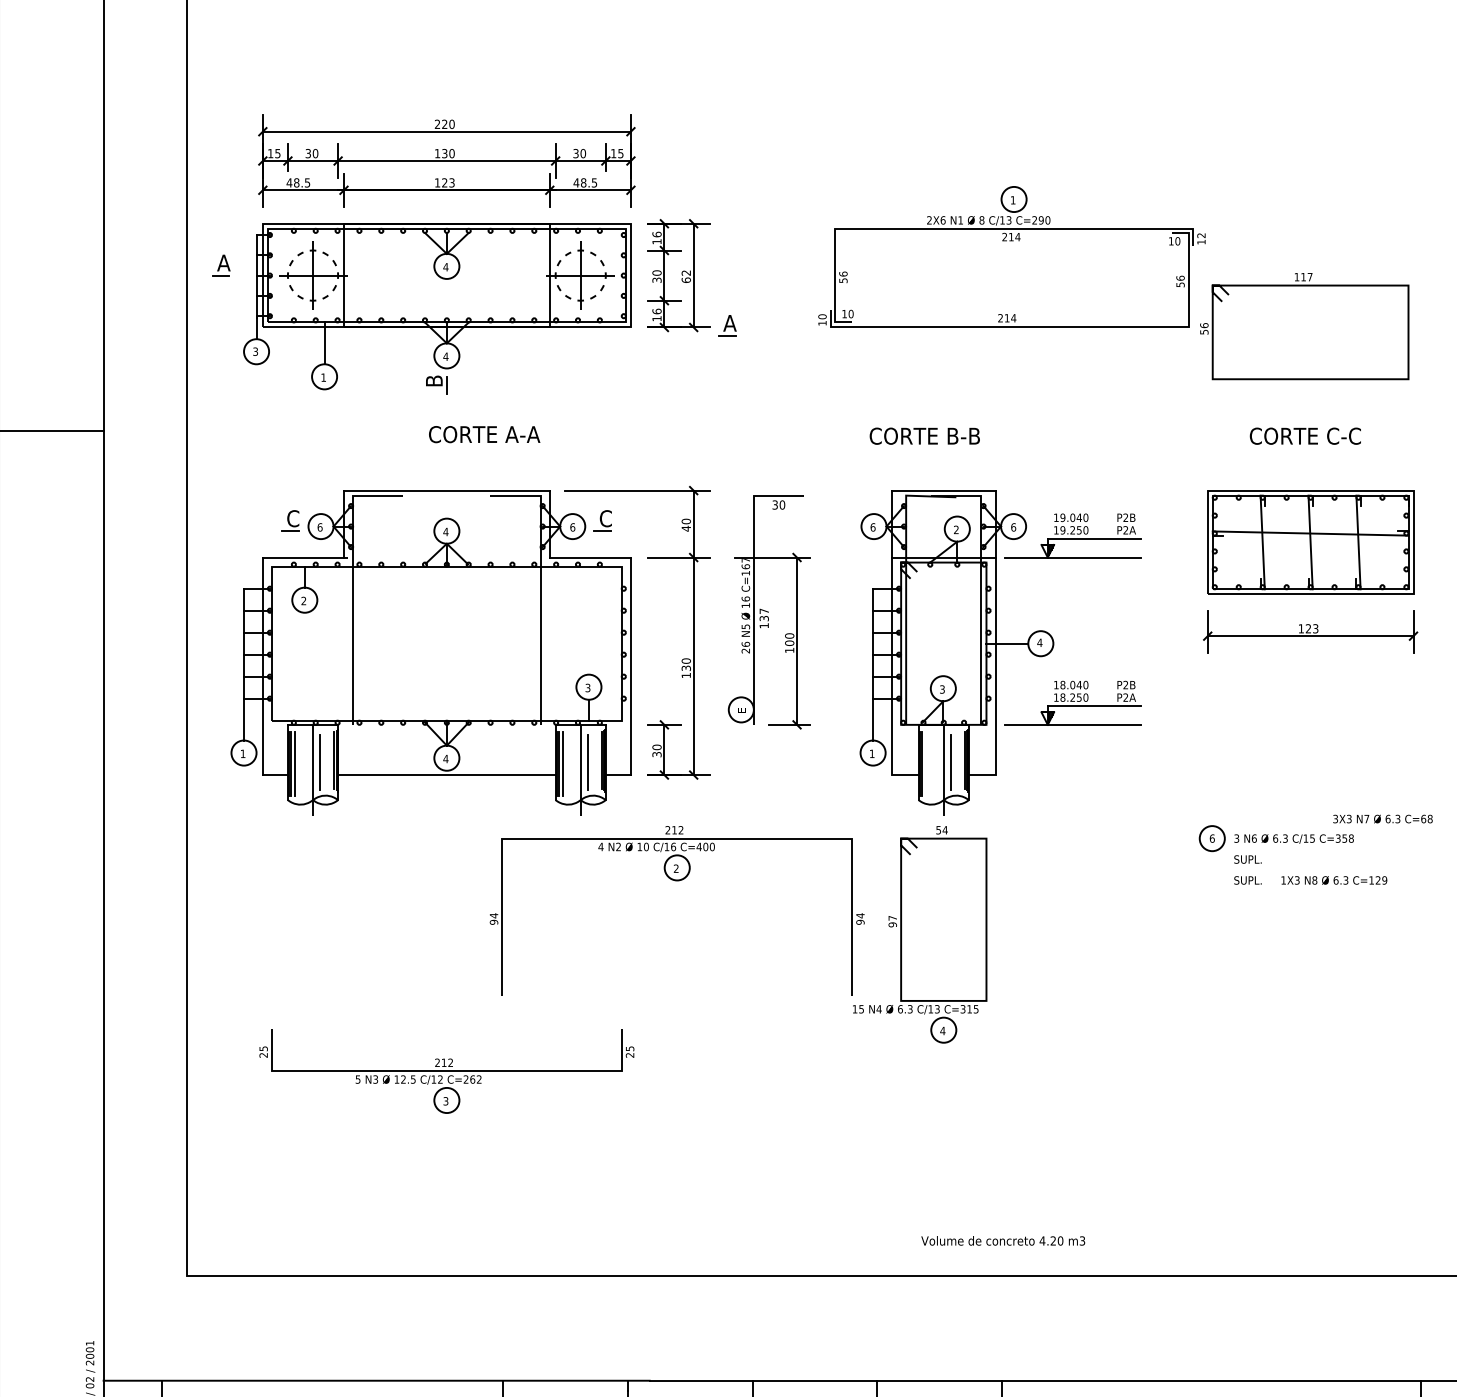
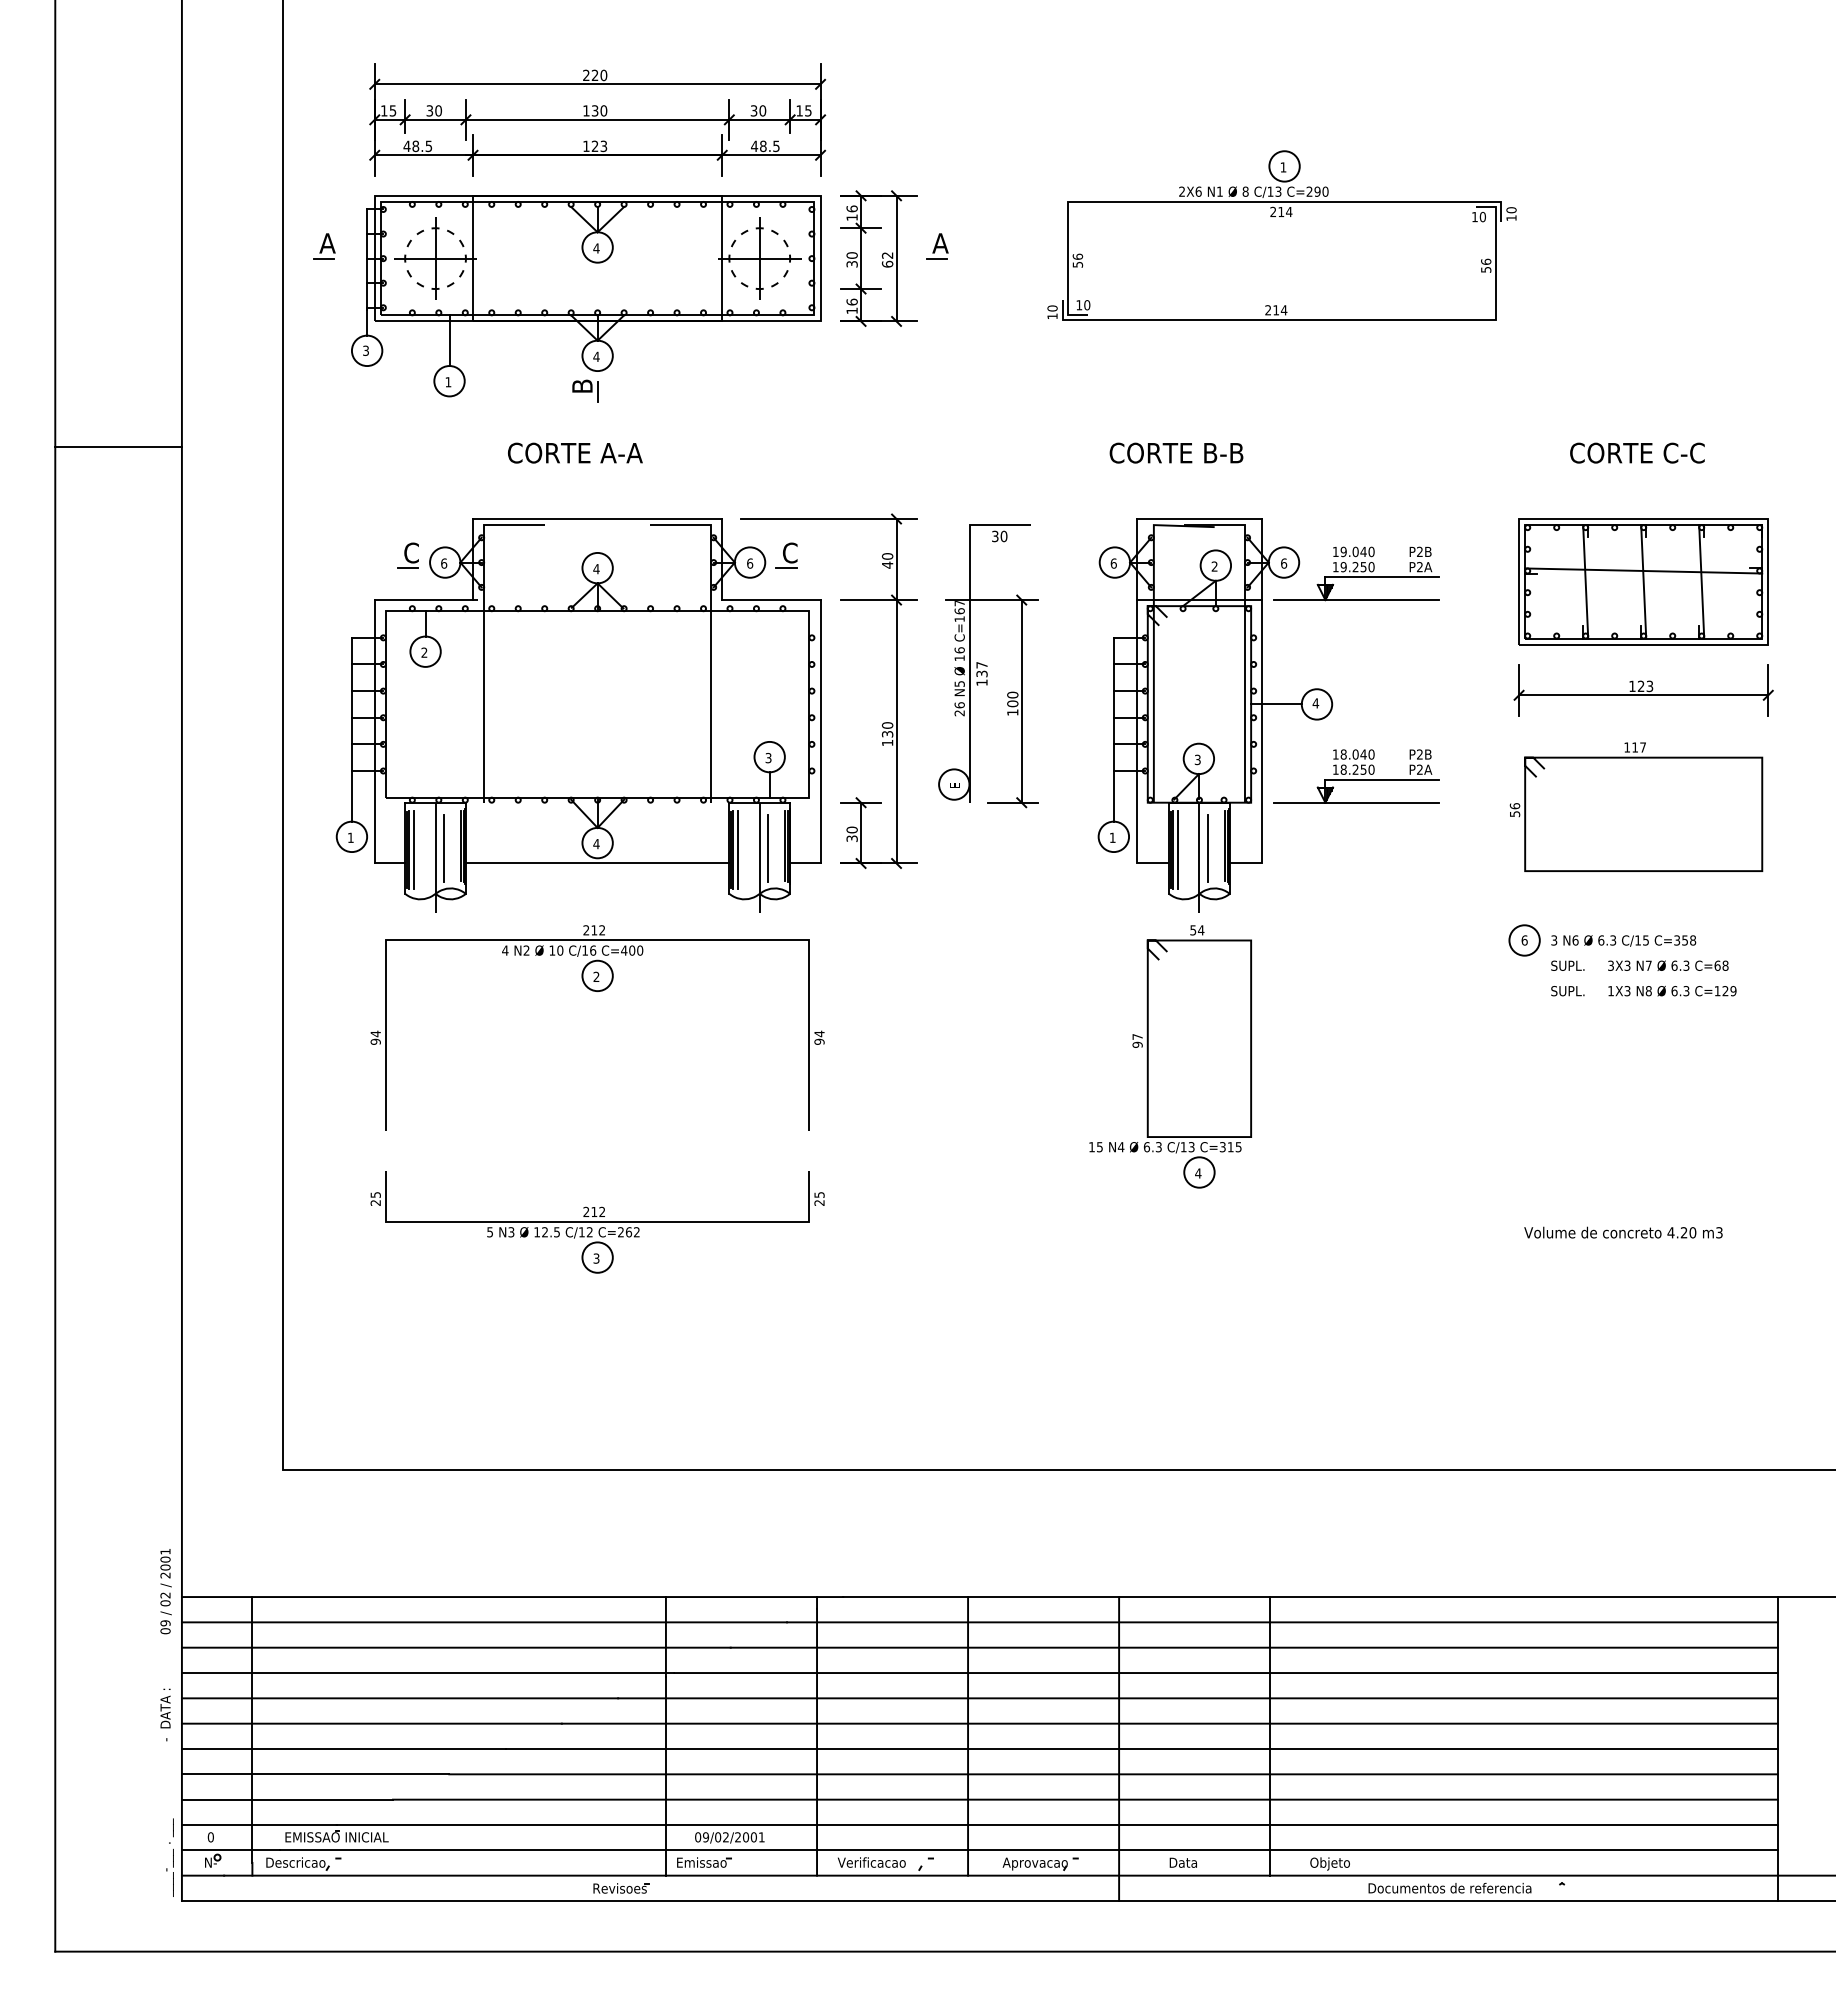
text: (1201, 235) -> (1511, 210), 12 -> 10
part: (727, 325) -> (937, 246), moved
part: (1304, 325) -> (1636, 806), moved
text: (484, 434) -> (575, 452), moved
line: (925, 764) -> (1177, 850), added
text: (1383, 818) -> (1668, 965), moved
part: (677, 880) -> (597, 991), moved
text: (1003, 1240) -> (1623, 1232), moved

